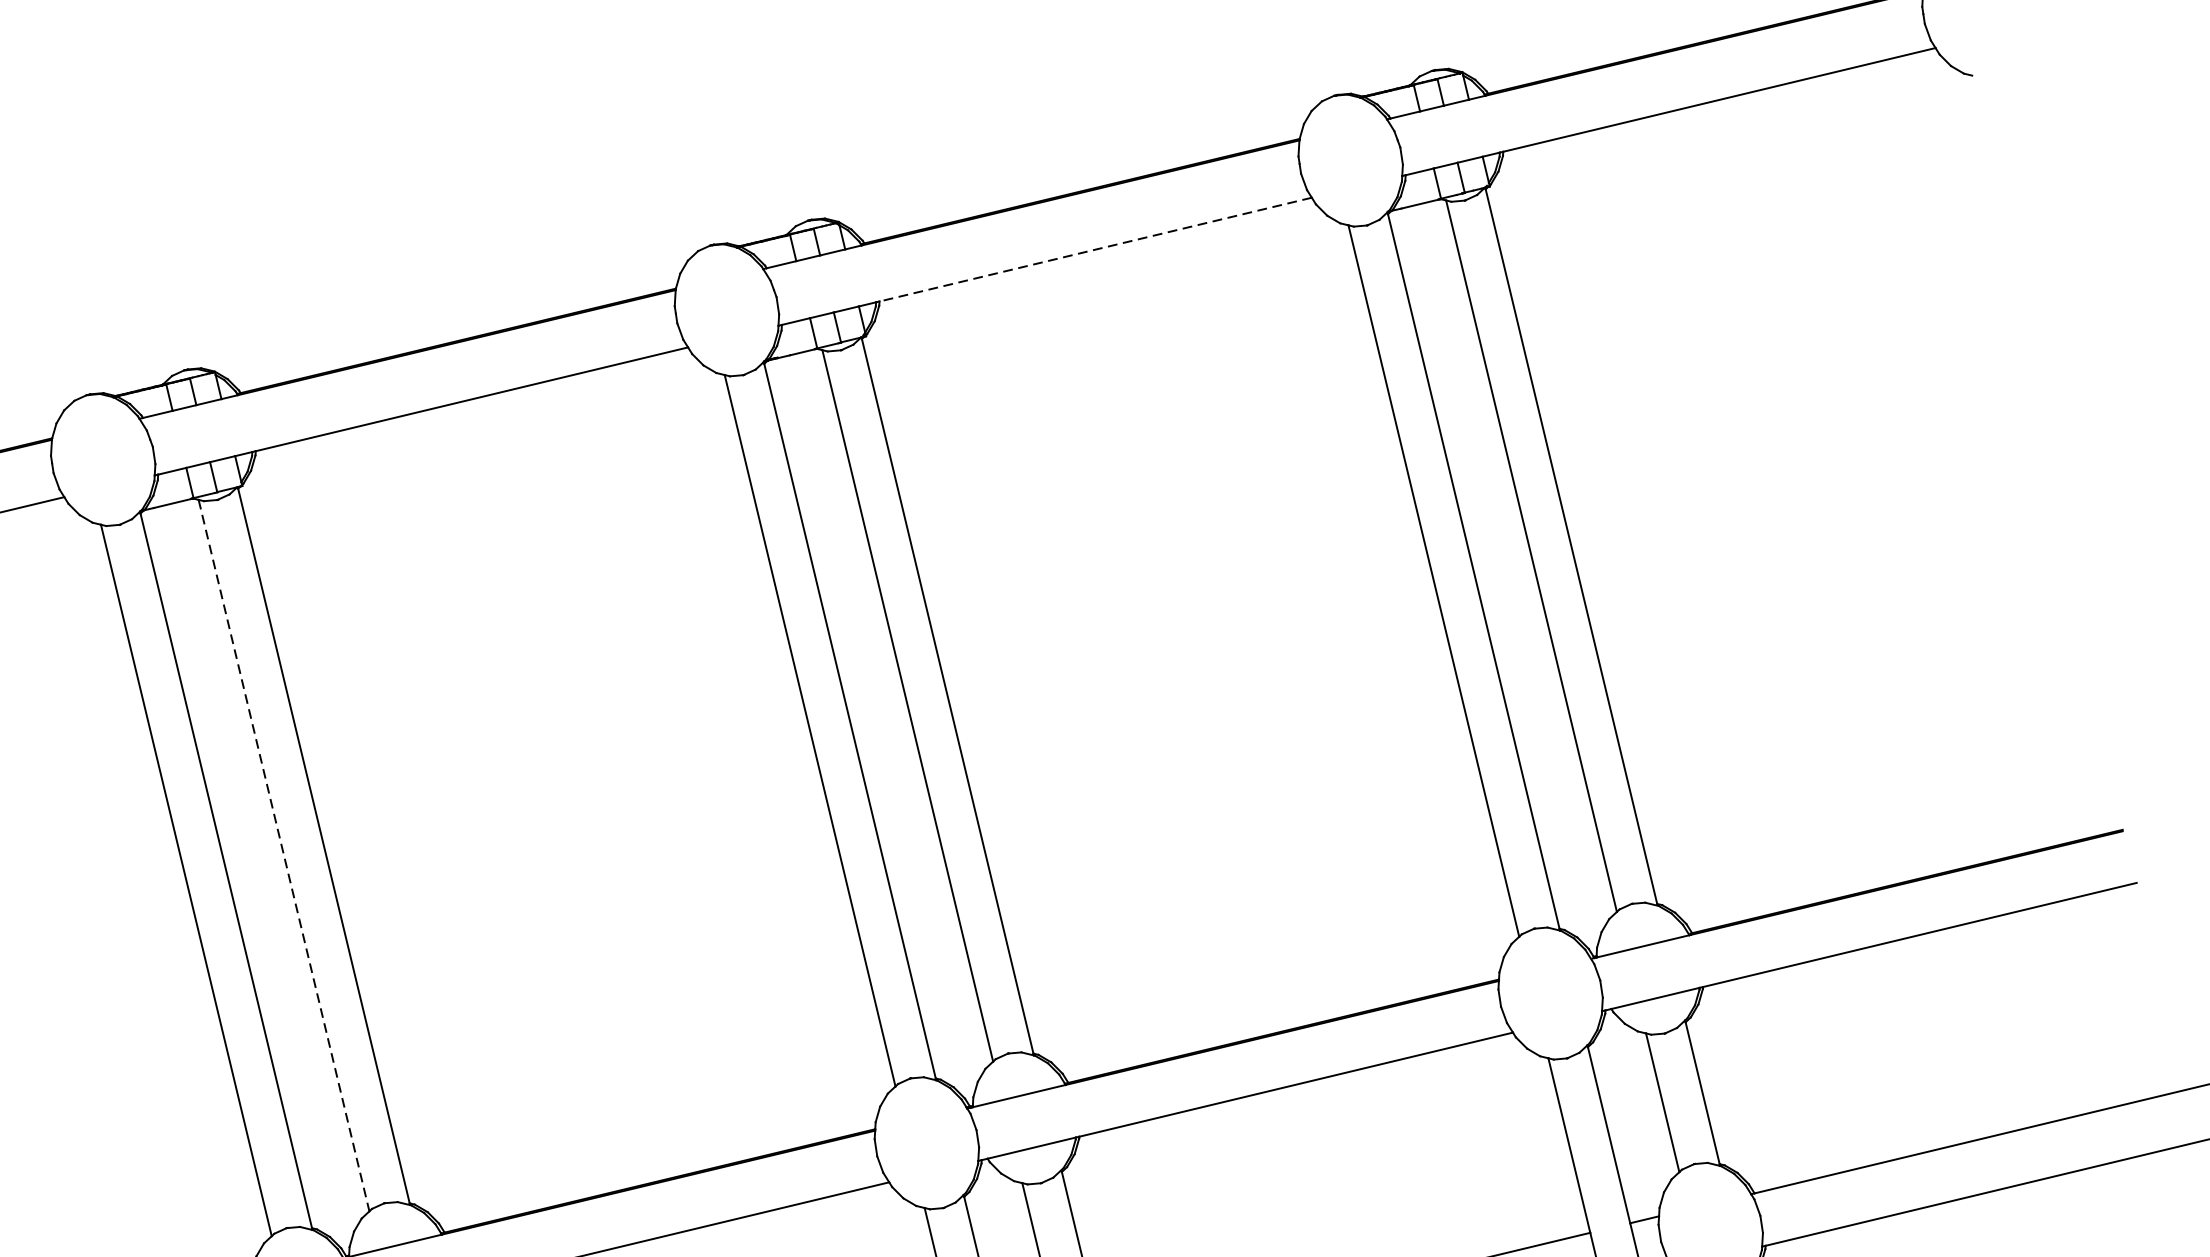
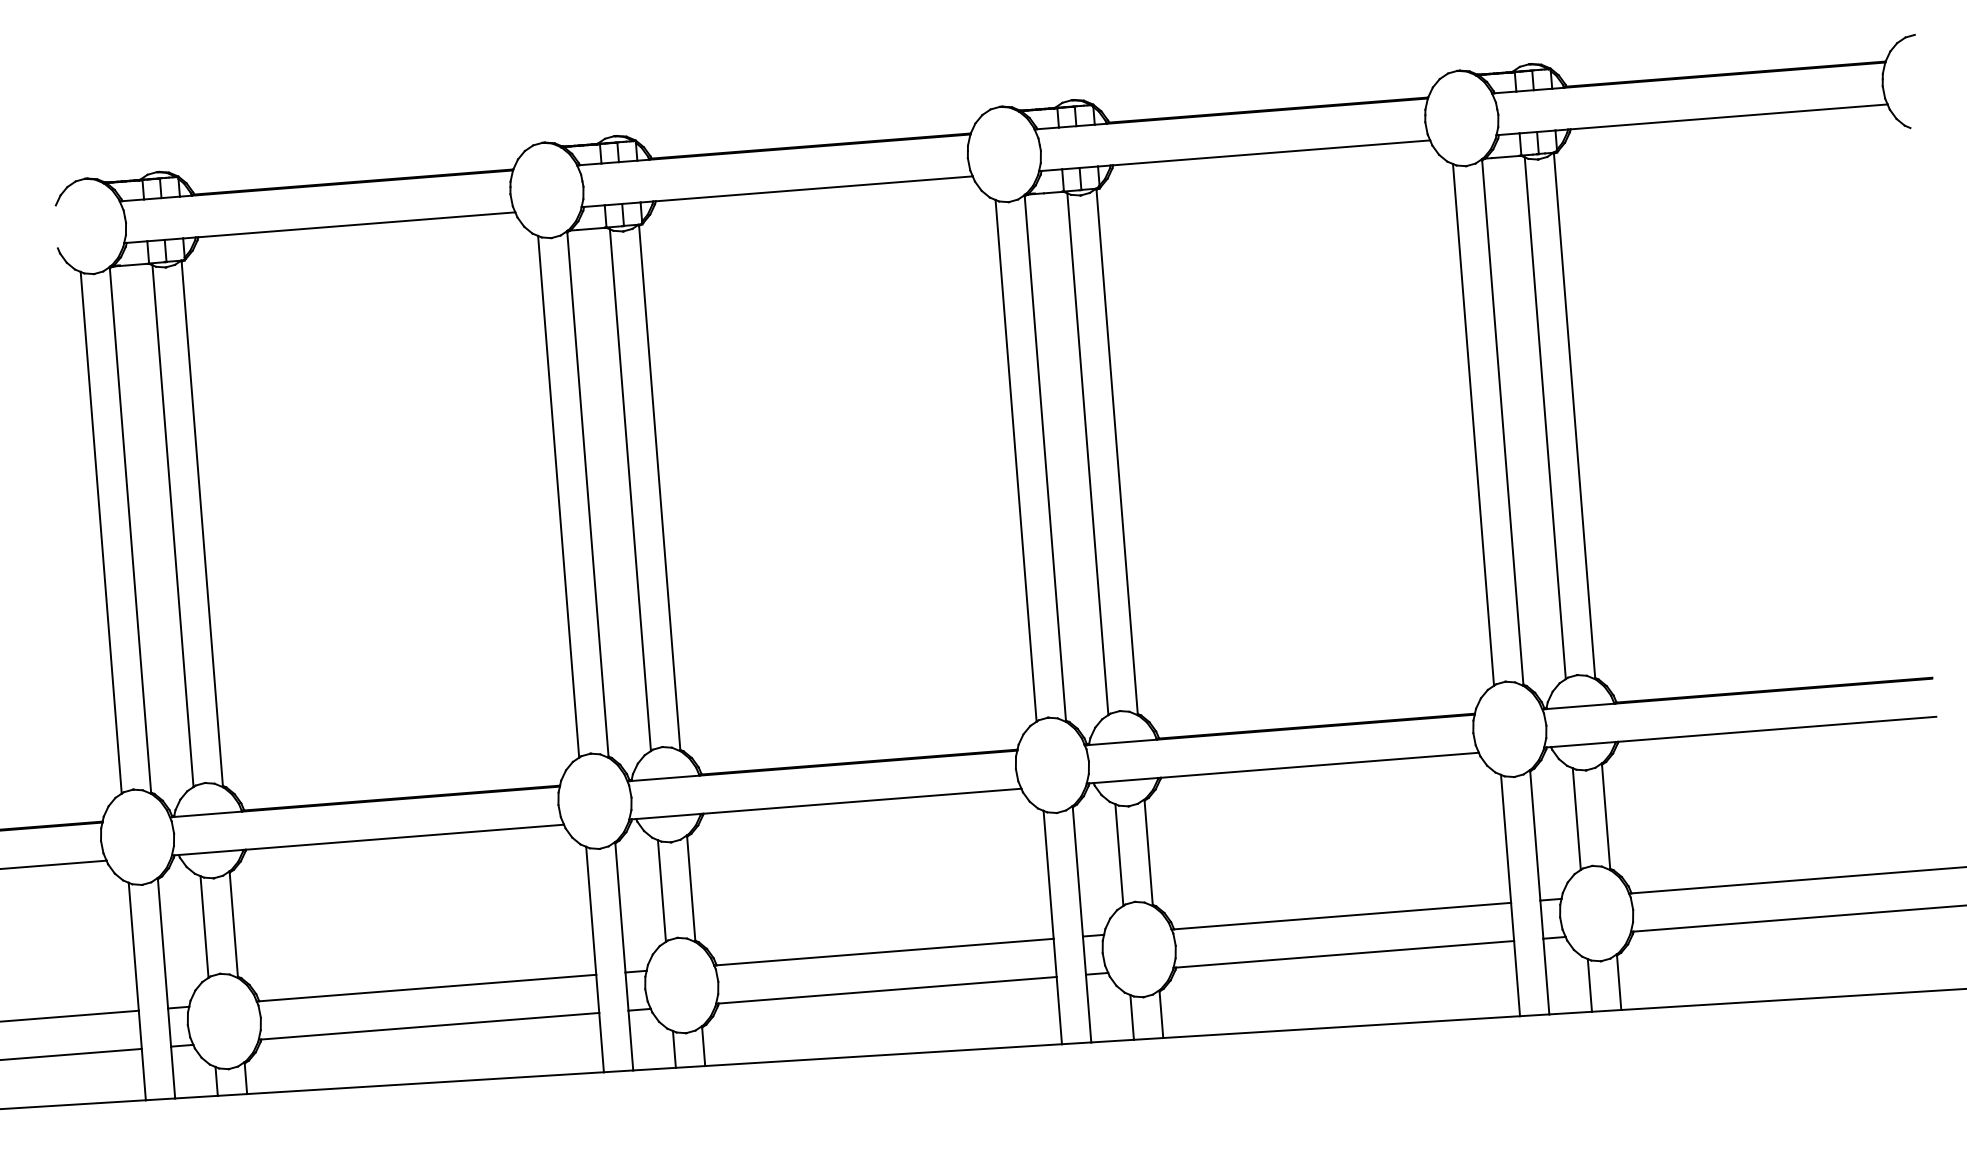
line: (1095, 249) -> (1271, 152), dashed -> solid
line: (284, 856) -> (630, 490), dashed -> solid

